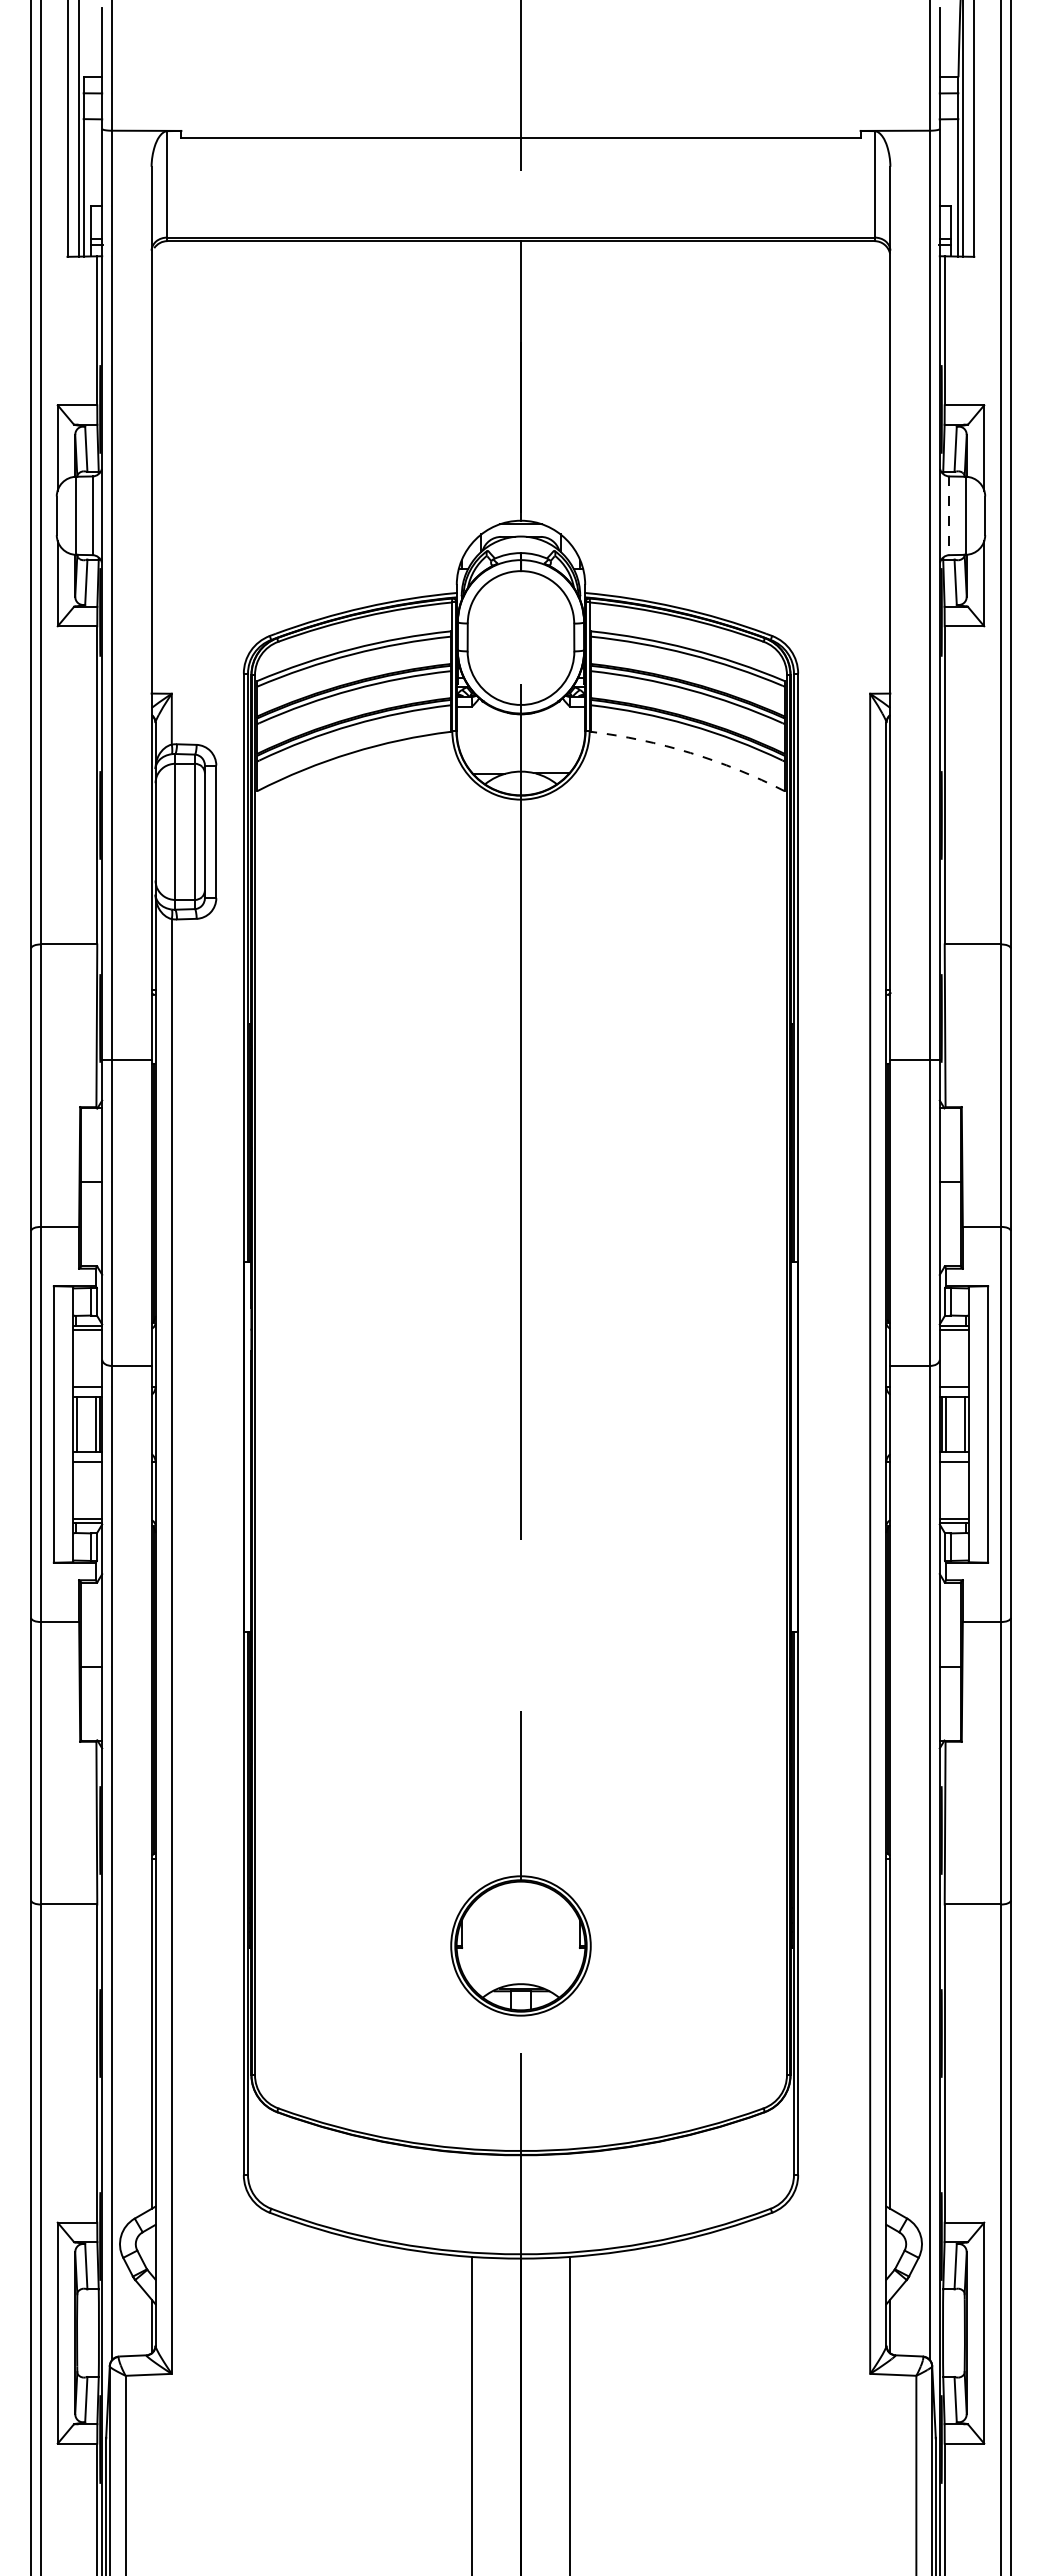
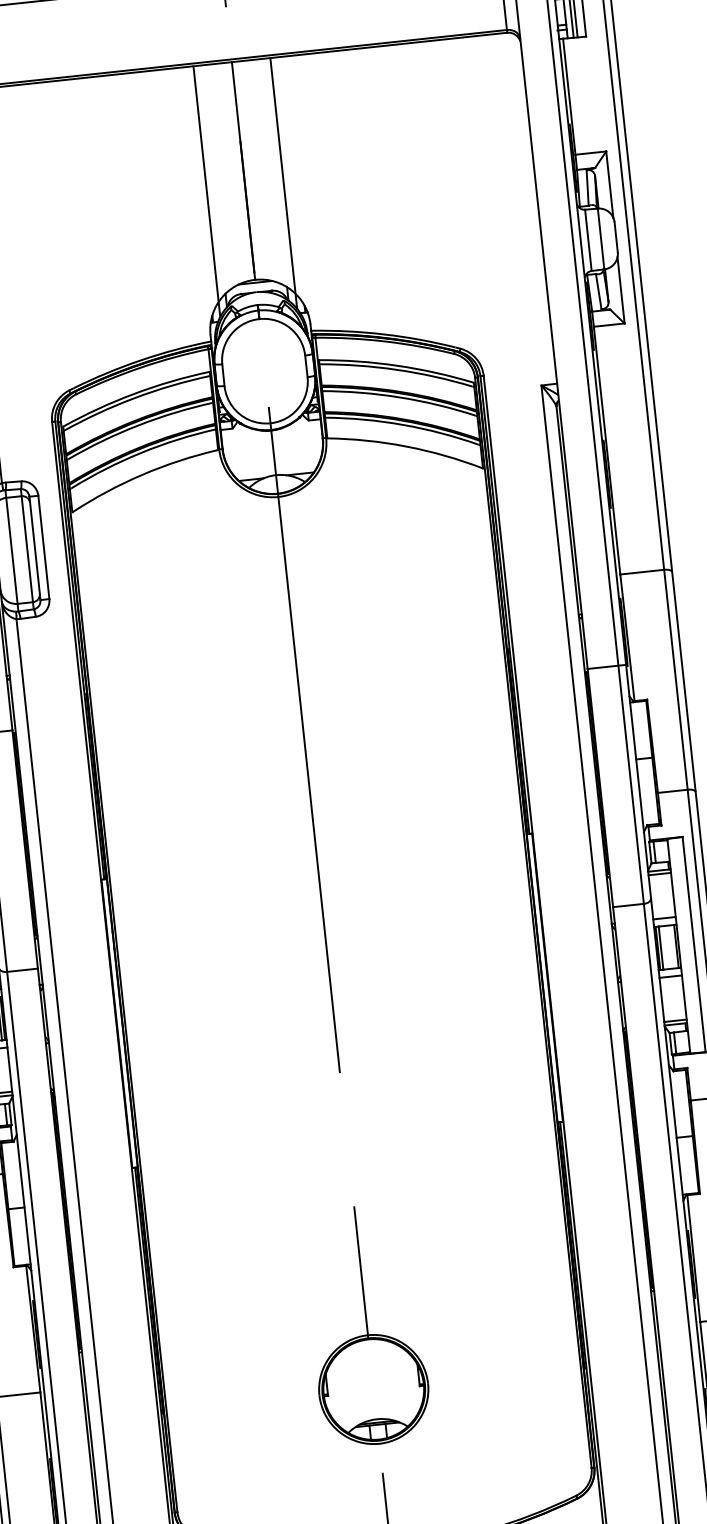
line: (471, 402) -> (206, 191), added
line: (570, 402) -> (283, 183), added
line: (949, 516) -> (588, 240), dashed -> solid
arc: (690, 752) -> (406, 446), dashed -> solid

